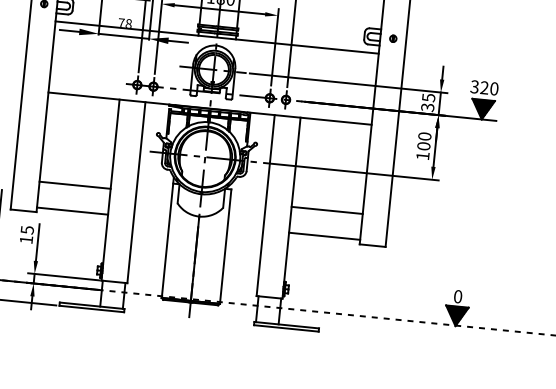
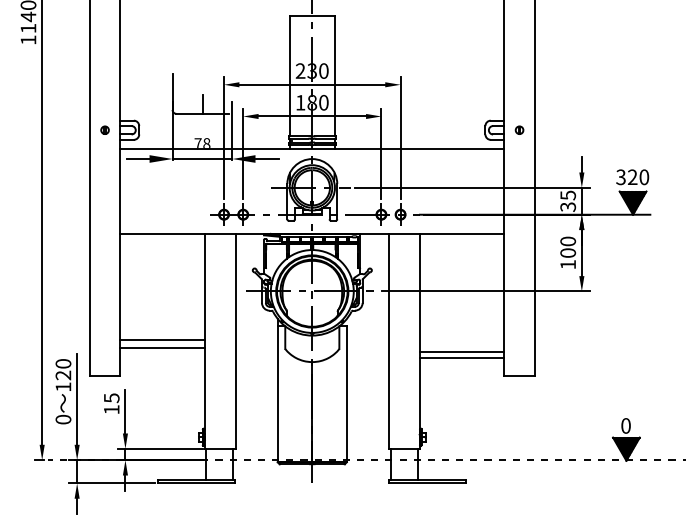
line: (326, 210) -> (461, 357), moved
line: (72, 211) -> (162, 347), moved
line: (324, 236) -> (461, 351), moved

